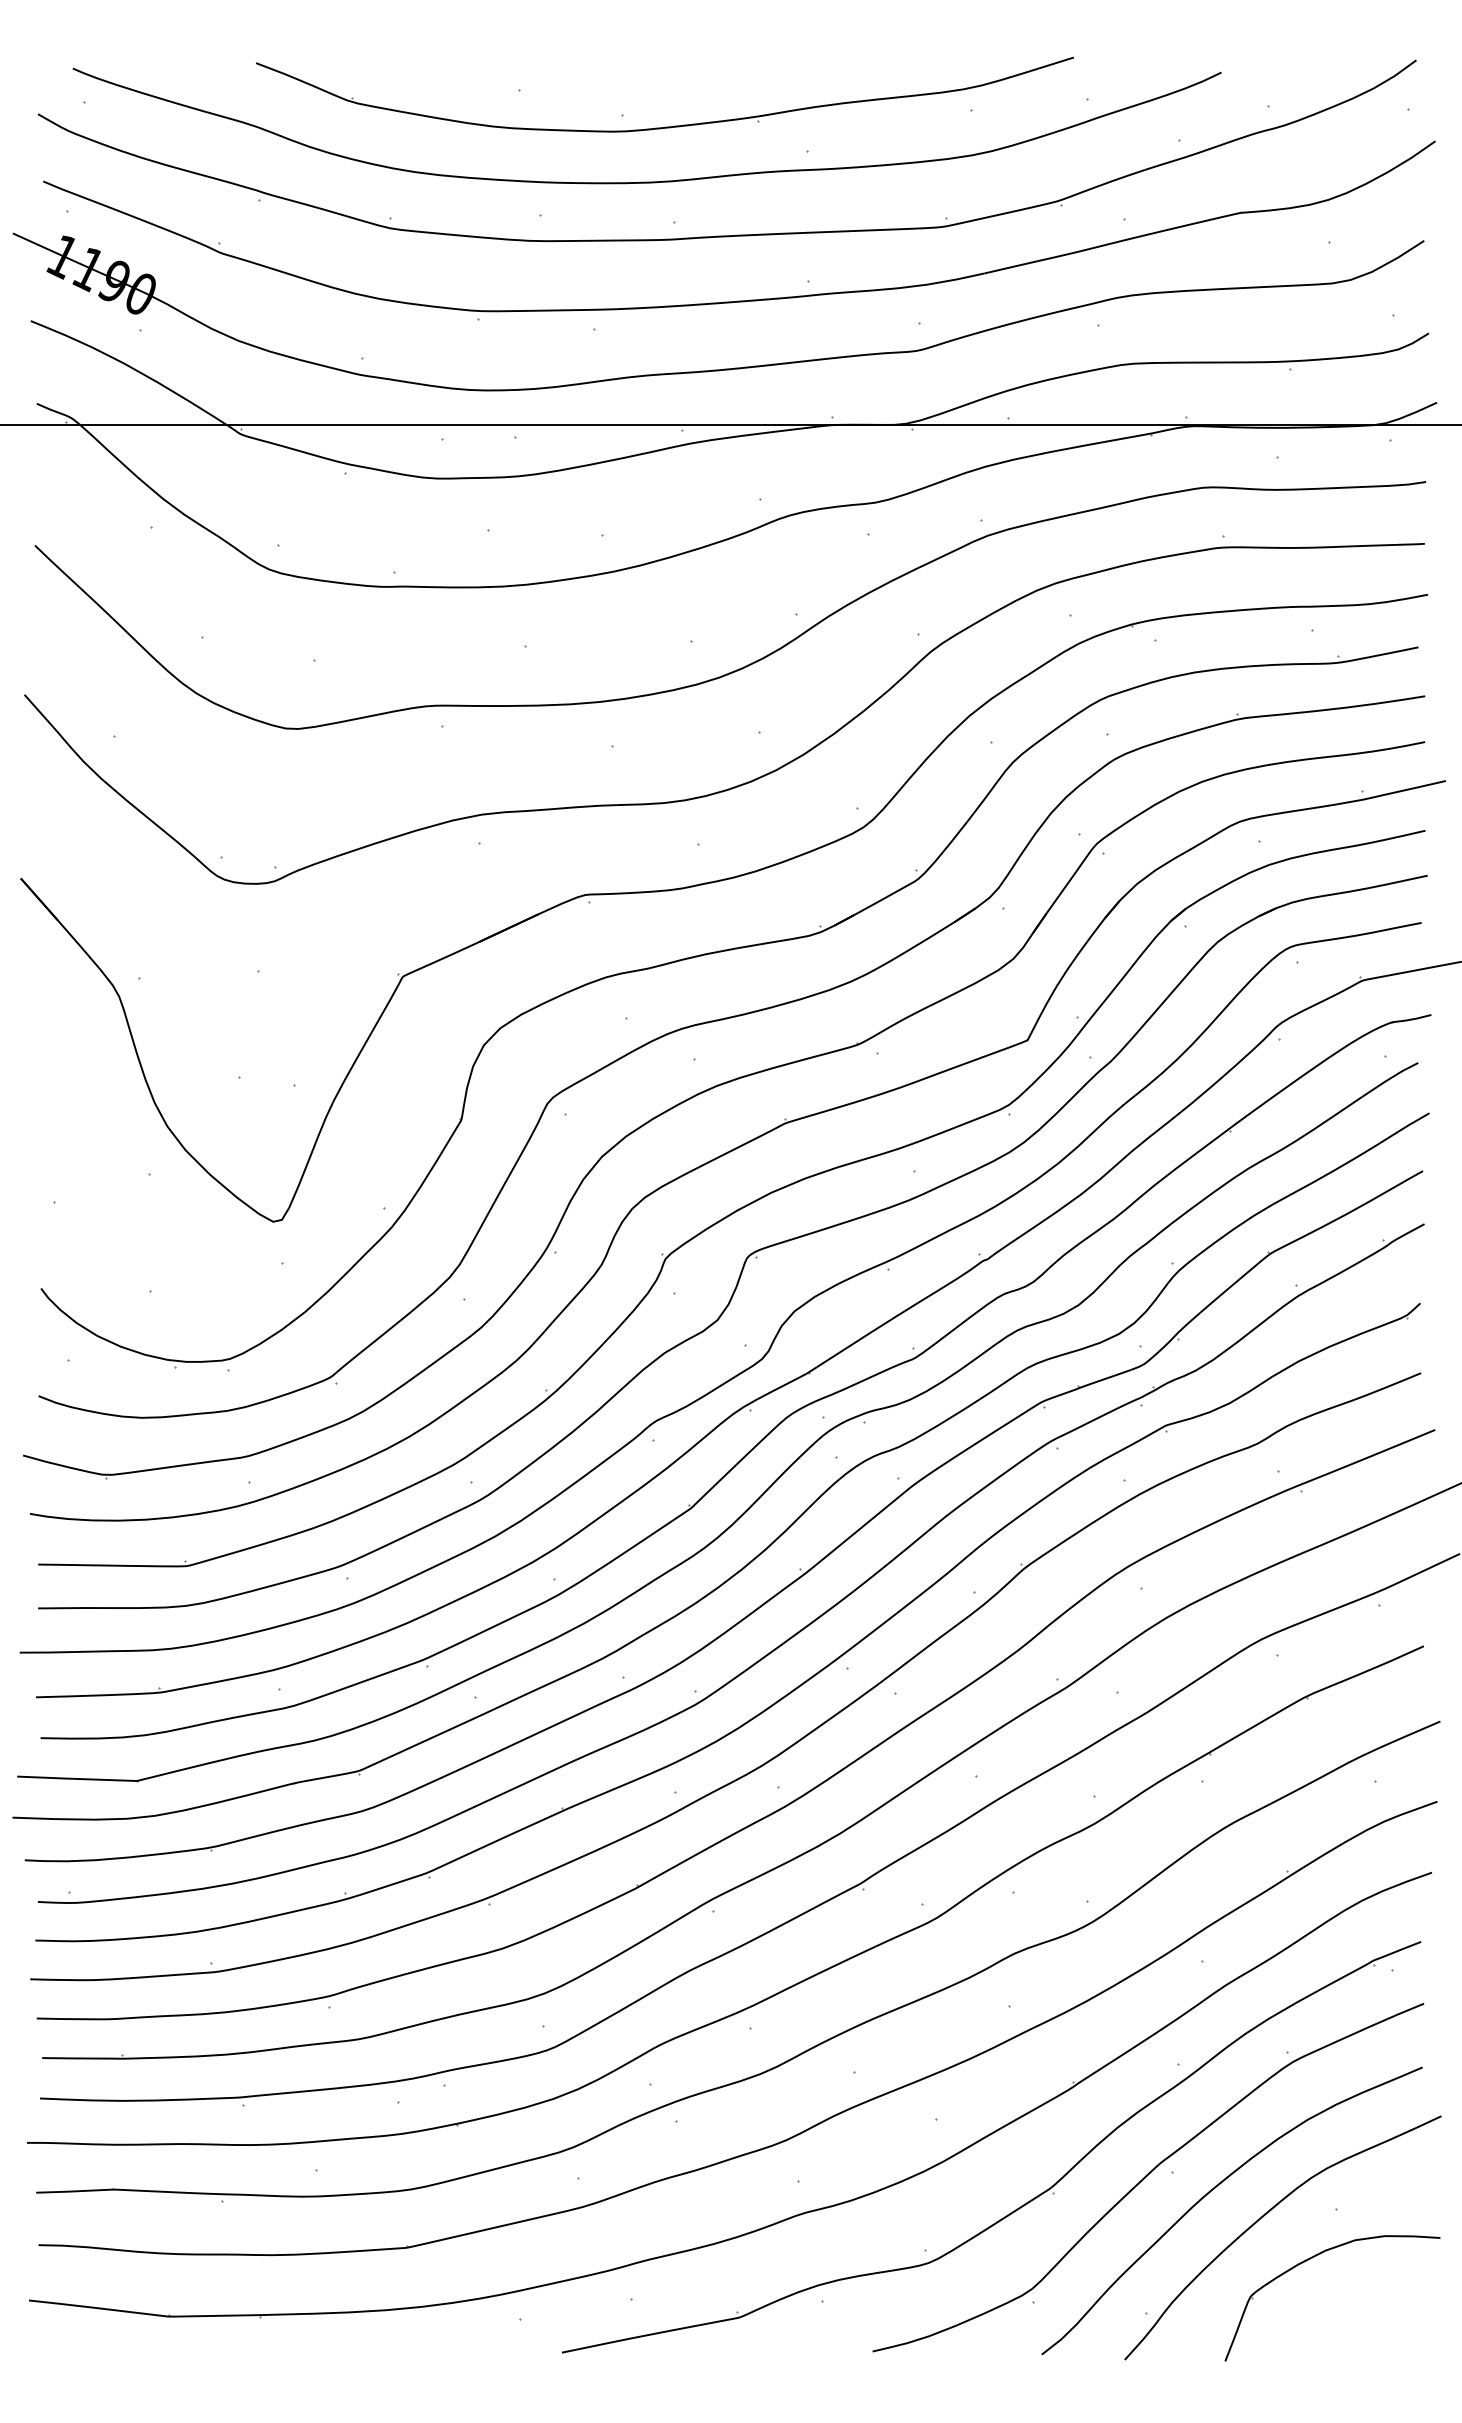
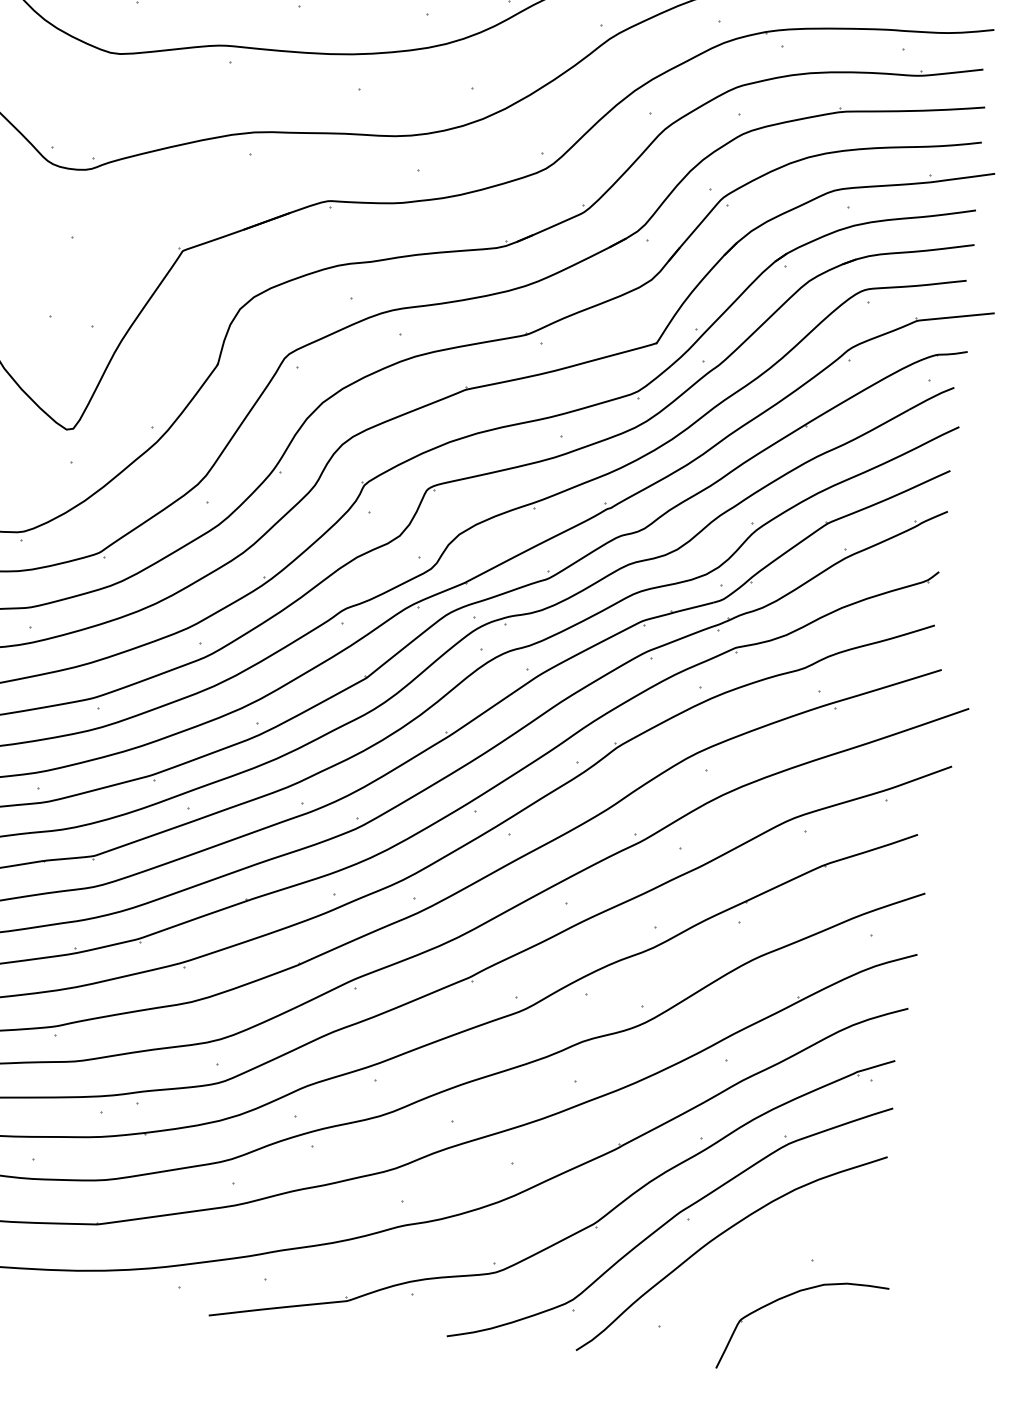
curve: (1263, 2217) -> (755, 1260), removed

